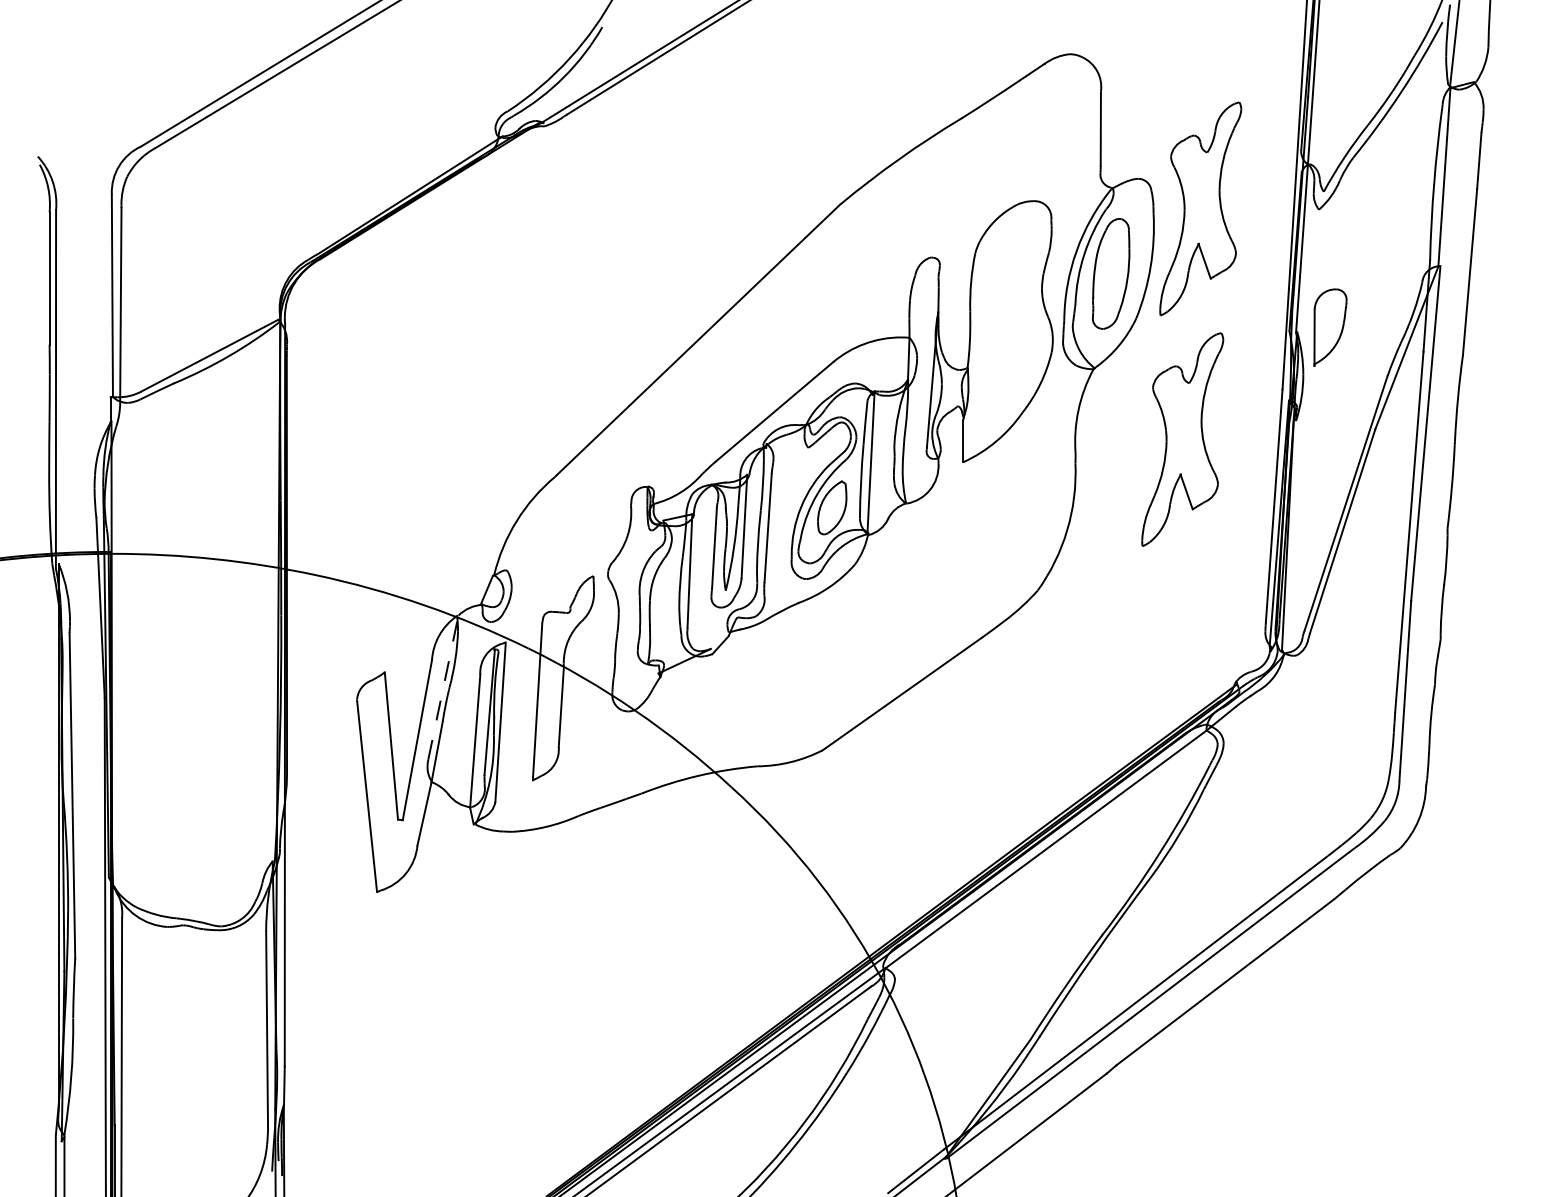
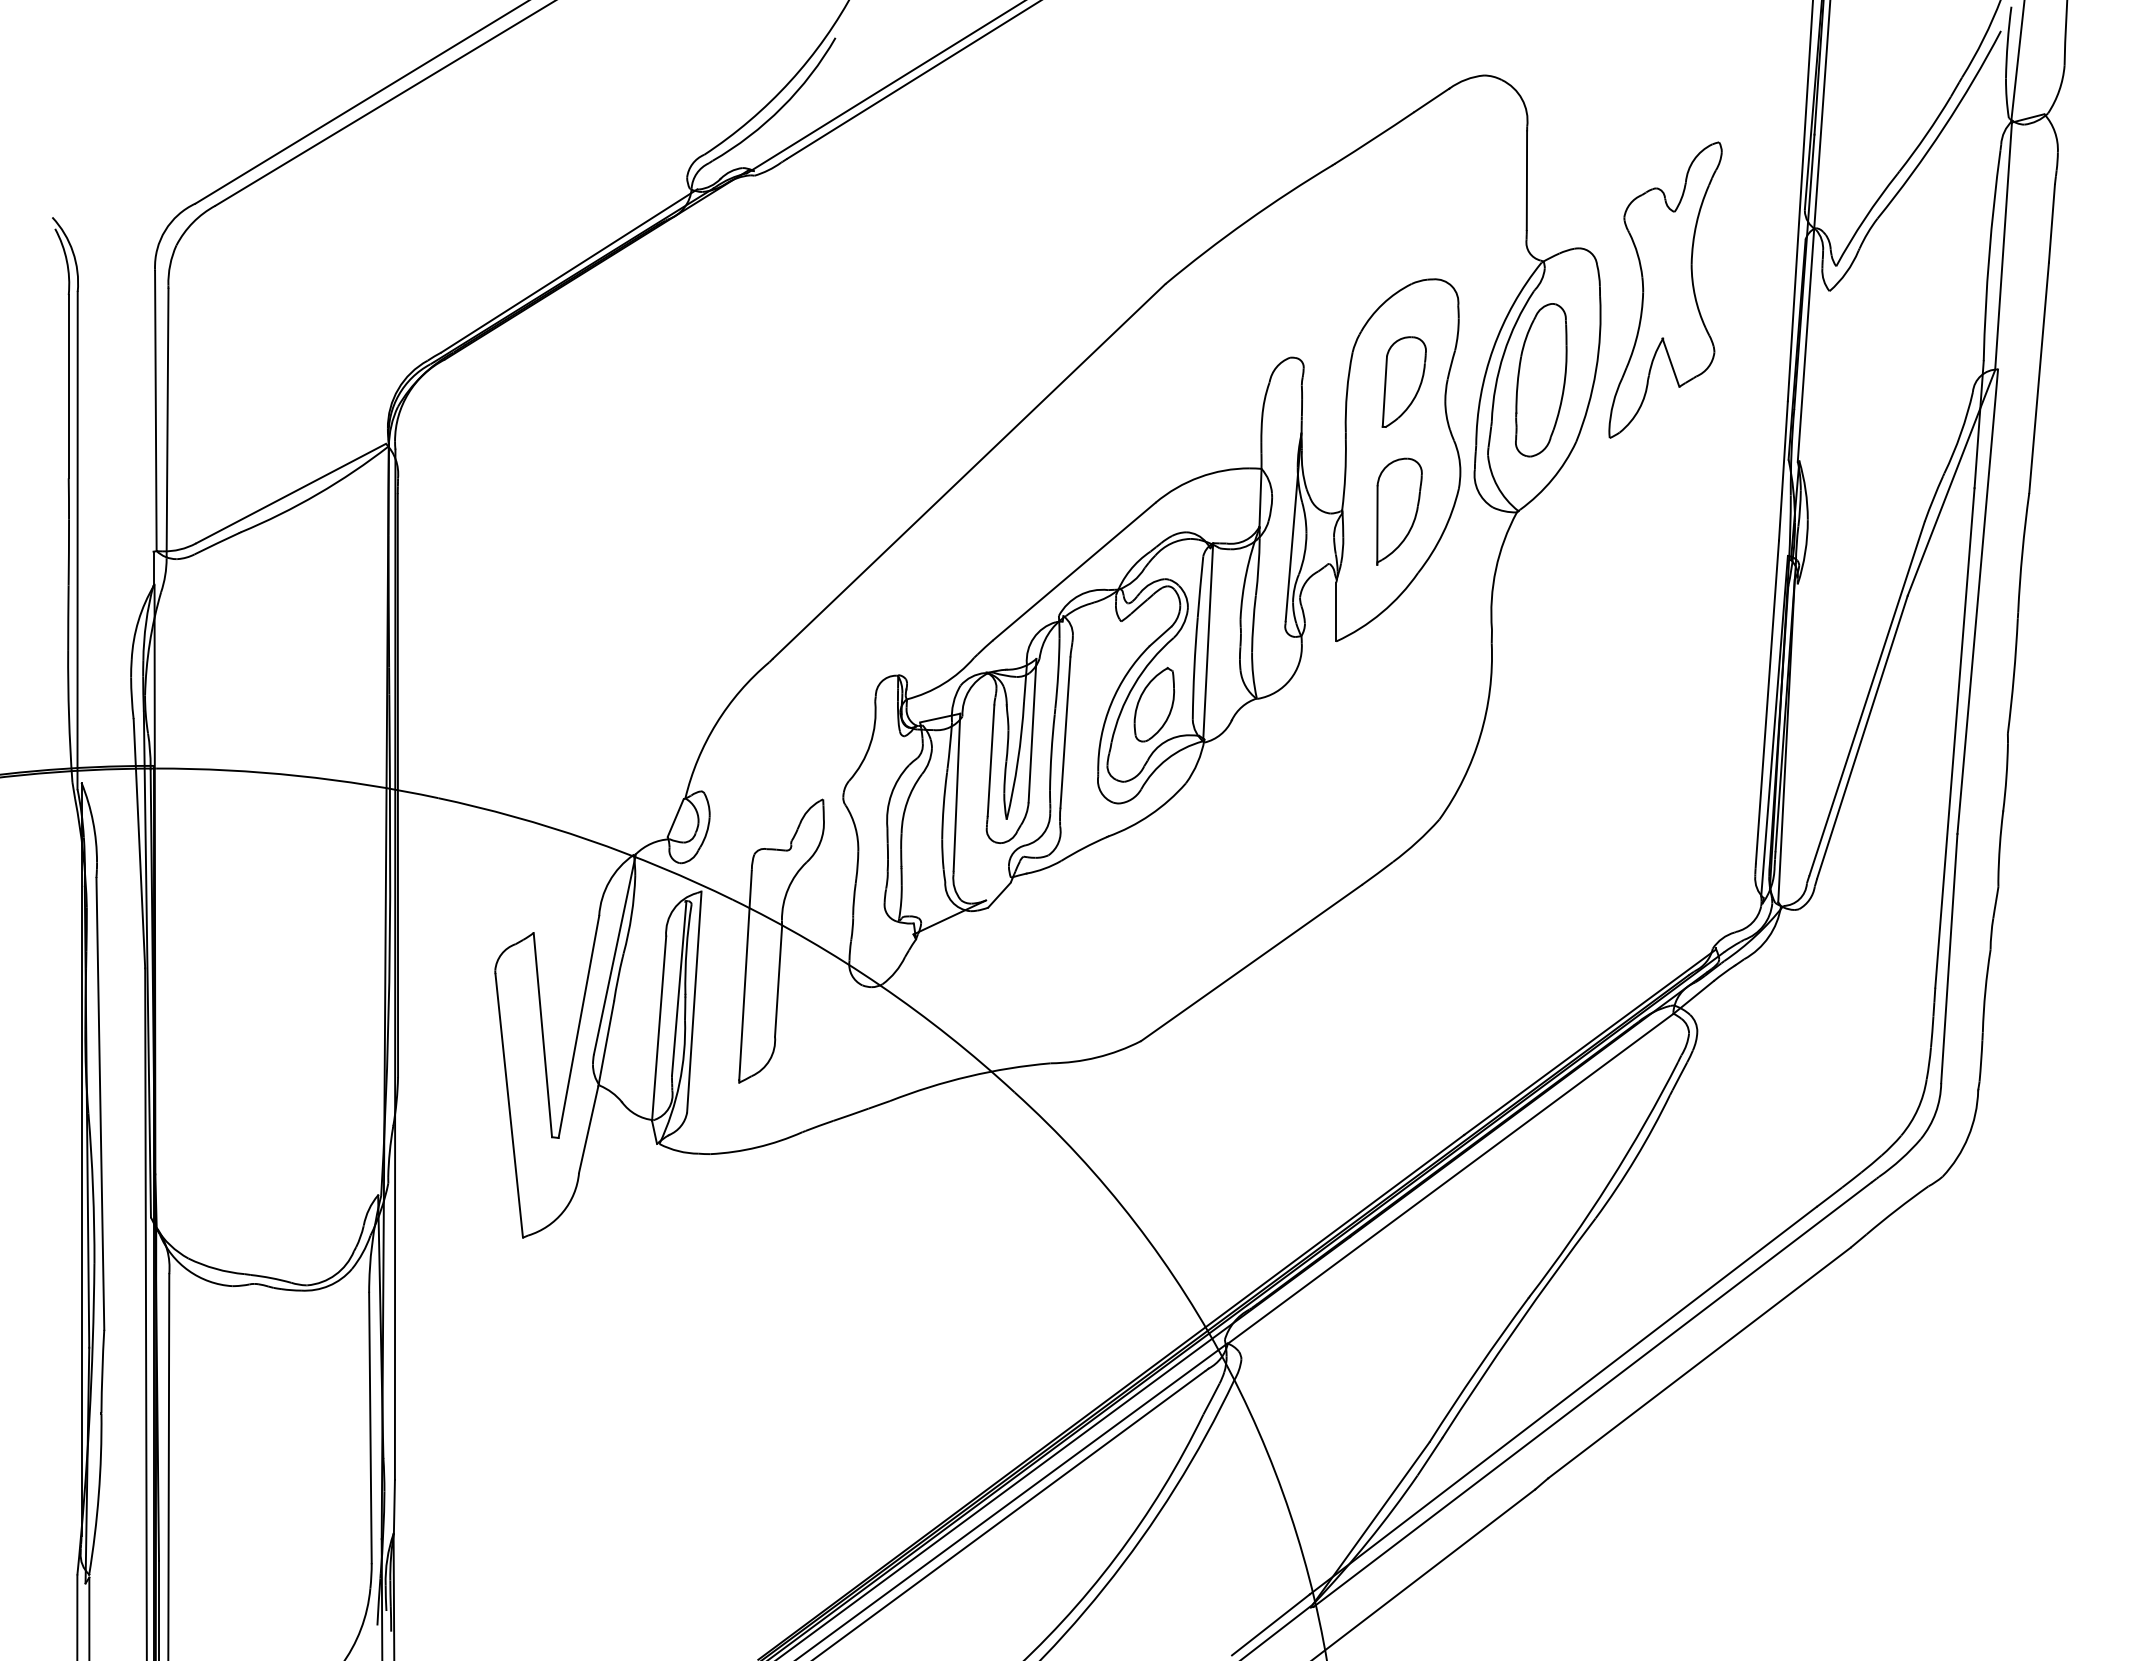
part: (1011, 274) -> (1403, 381), added
part: (1330, 327) -> (1399, 511), moved
part: (1182, 439) -> (1640, 609), removed
line: (443, 687) -> (615, 953), dashed -> solid

